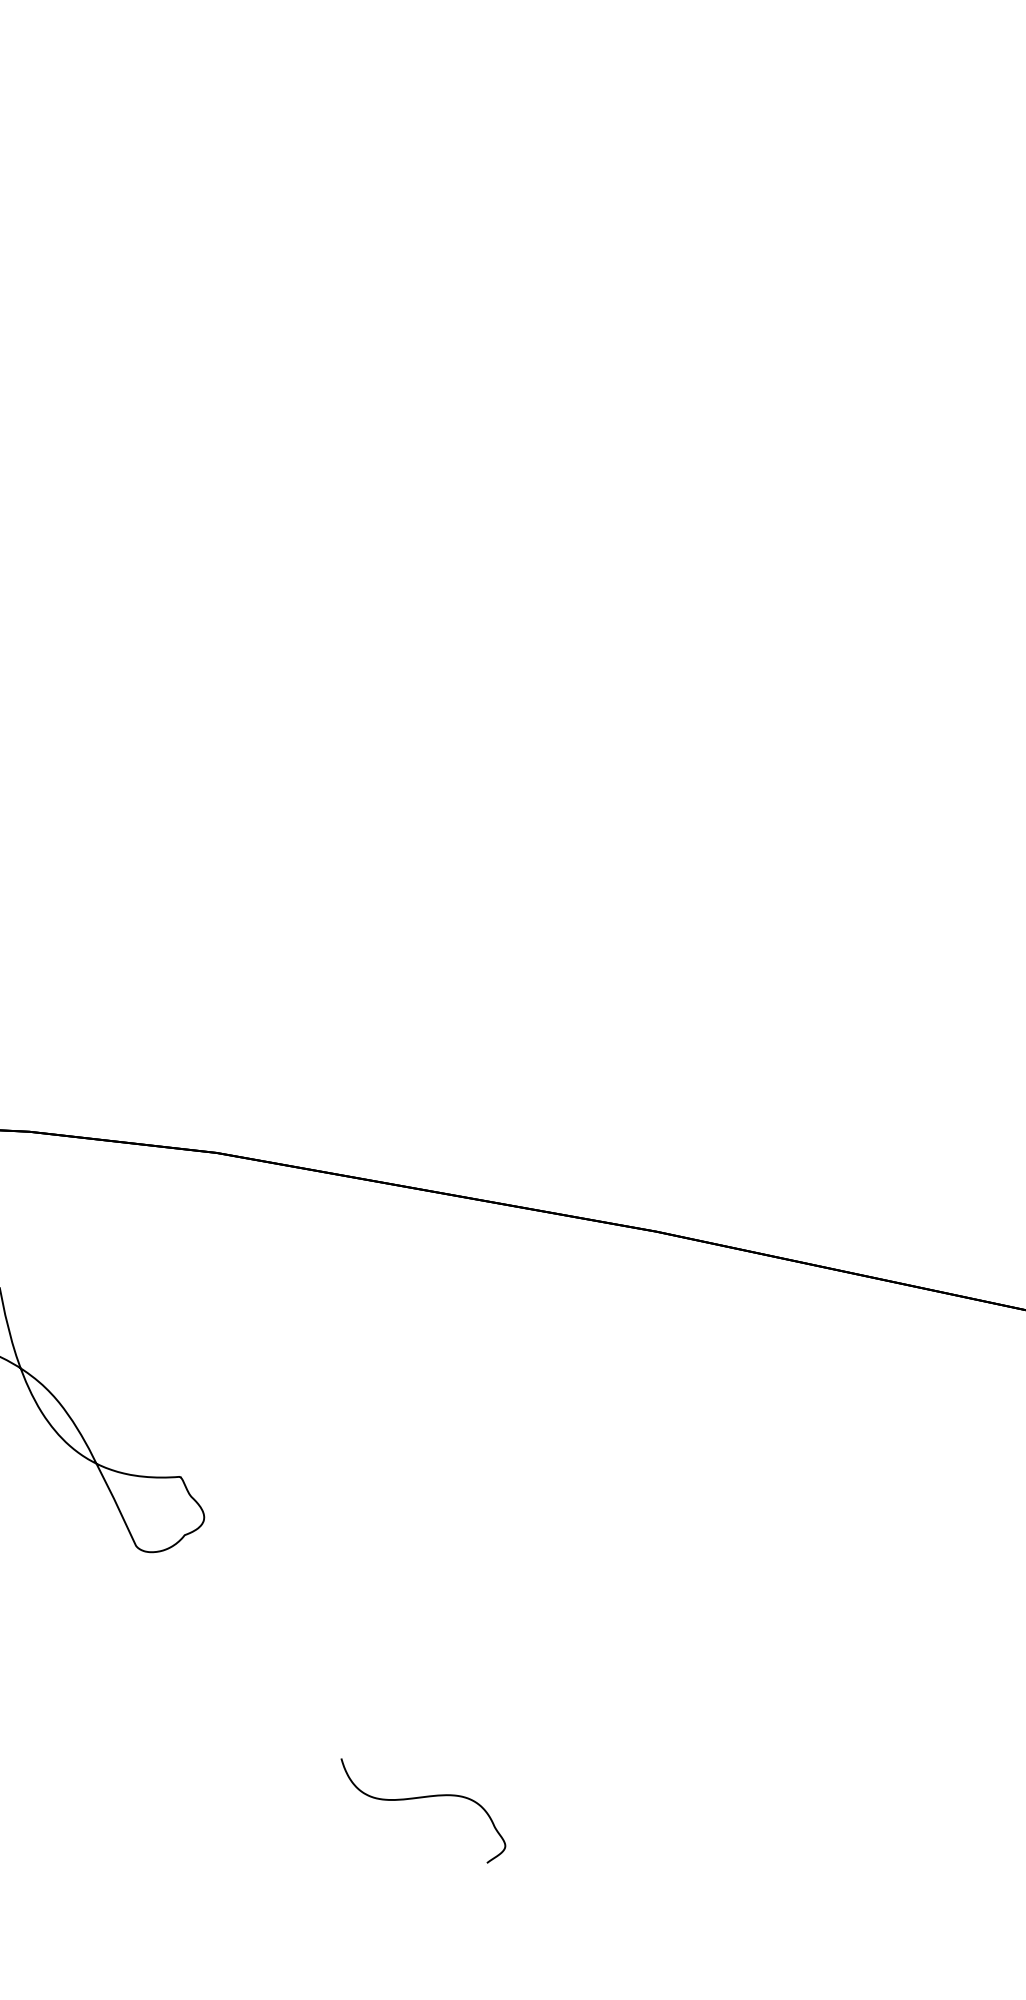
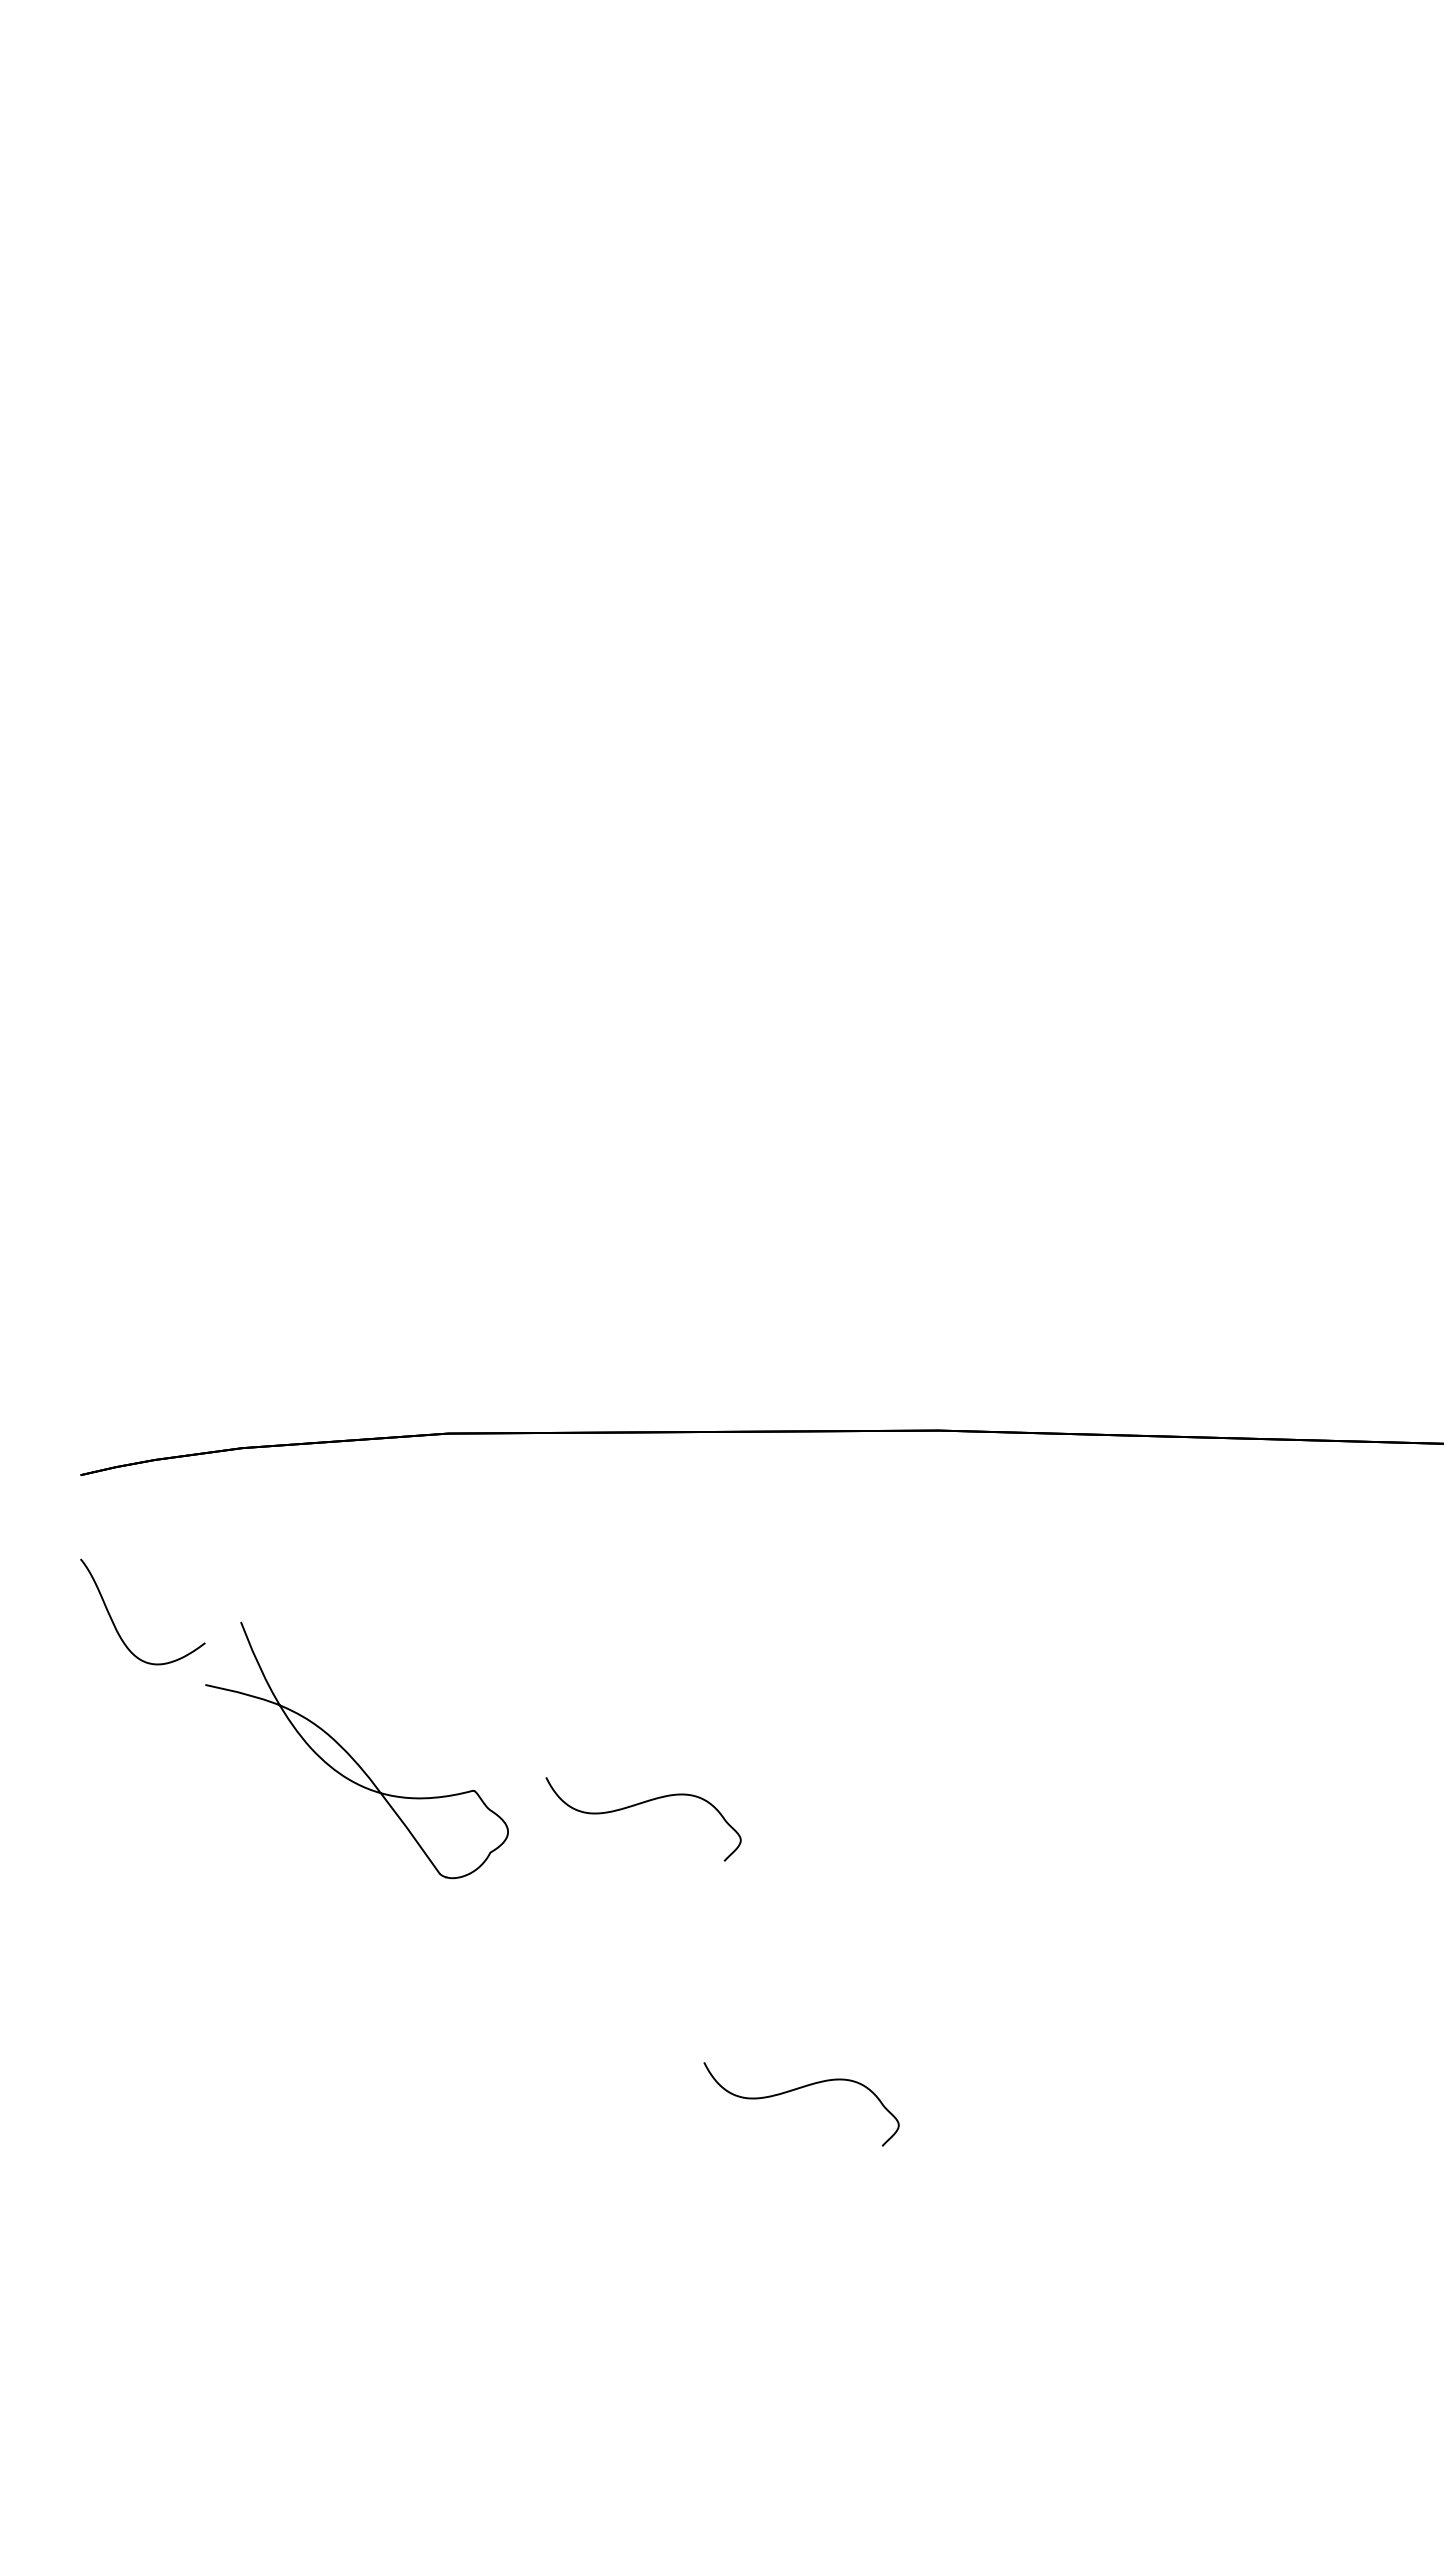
curve: (324, 1517) -> (637, 1805), added

